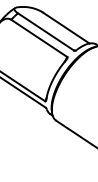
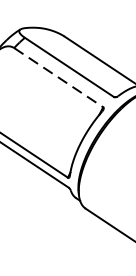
line: (39, 38) -> (59, 77), solid -> dashed

